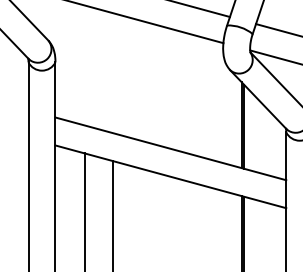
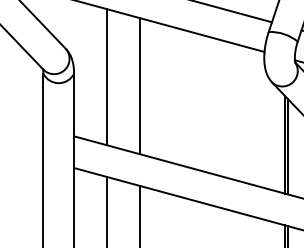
line: (84, 65) -> (106, 77), added
line: (113, 73) -> (139, 86), added

